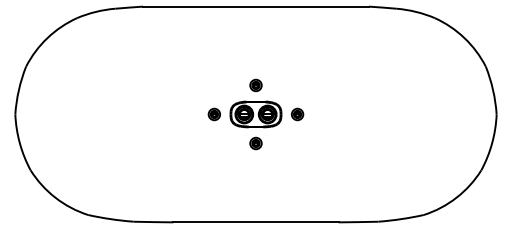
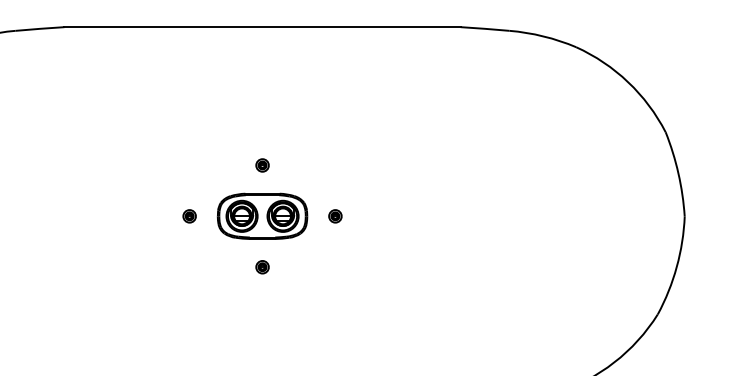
part: (255, 85) -> (261, 165), size x0.62
part: (214, 114) -> (189, 216), size x0.62
part: (297, 114) -> (335, 216), size x0.62
part: (255, 143) -> (261, 267), size x0.62

